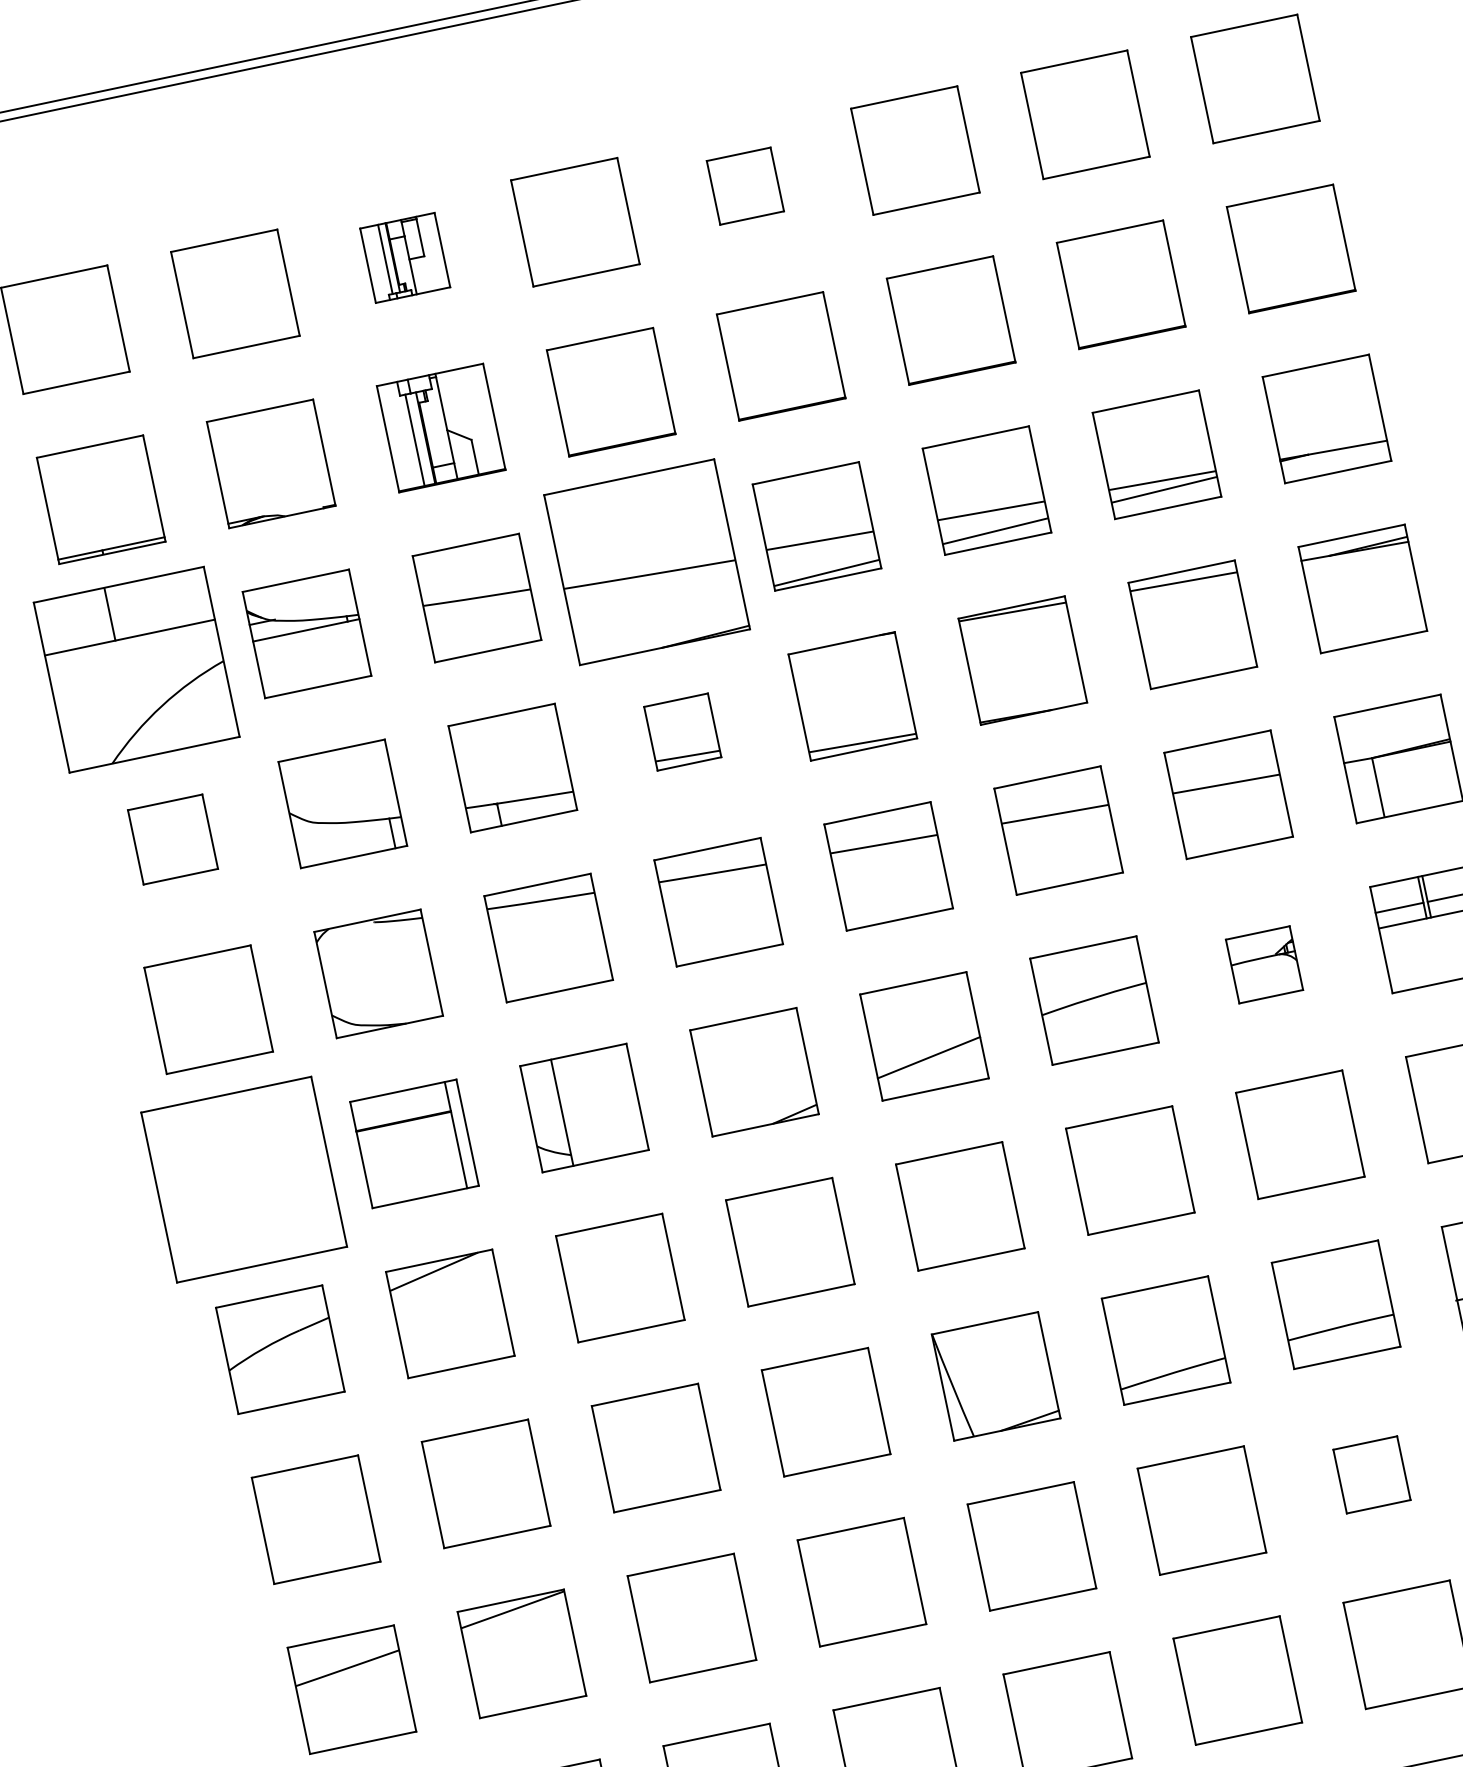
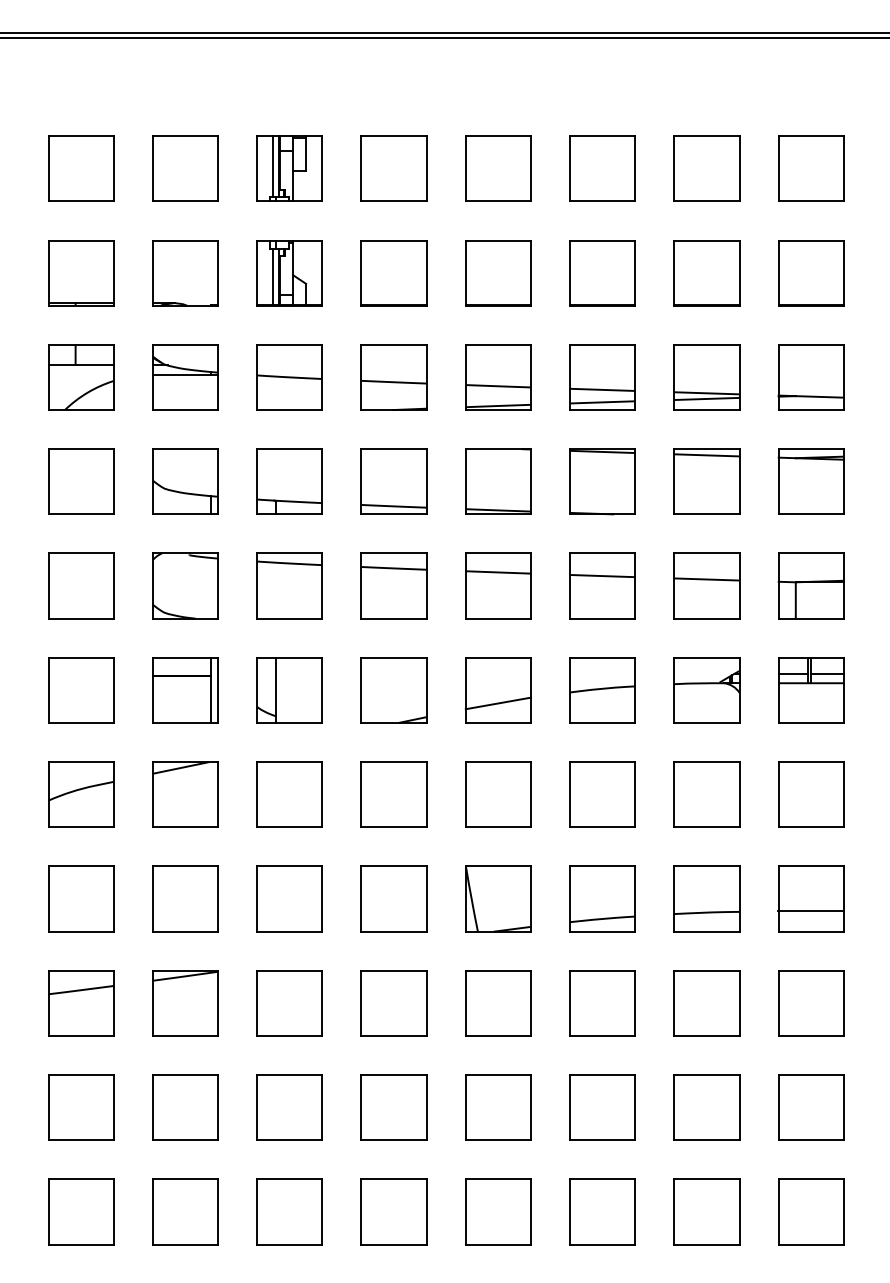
part: (745, 185) -> (498, 168), size x1.67
part: (404, 257) -> (289, 168), size x1.43
part: (646, 562) -> (393, 377), size x0.62
part: (137, 669) -> (81, 377), size x0.62
part: (681, 732) -> (393, 481), size x1.67
part: (173, 839) -> (81, 481), size x1.43
part: (1263, 965) -> (706, 690), size x1.67
part: (245, 1179) -> (81, 690), size x0.62
part: (1371, 1475) -> (706, 1003), size x1.67

